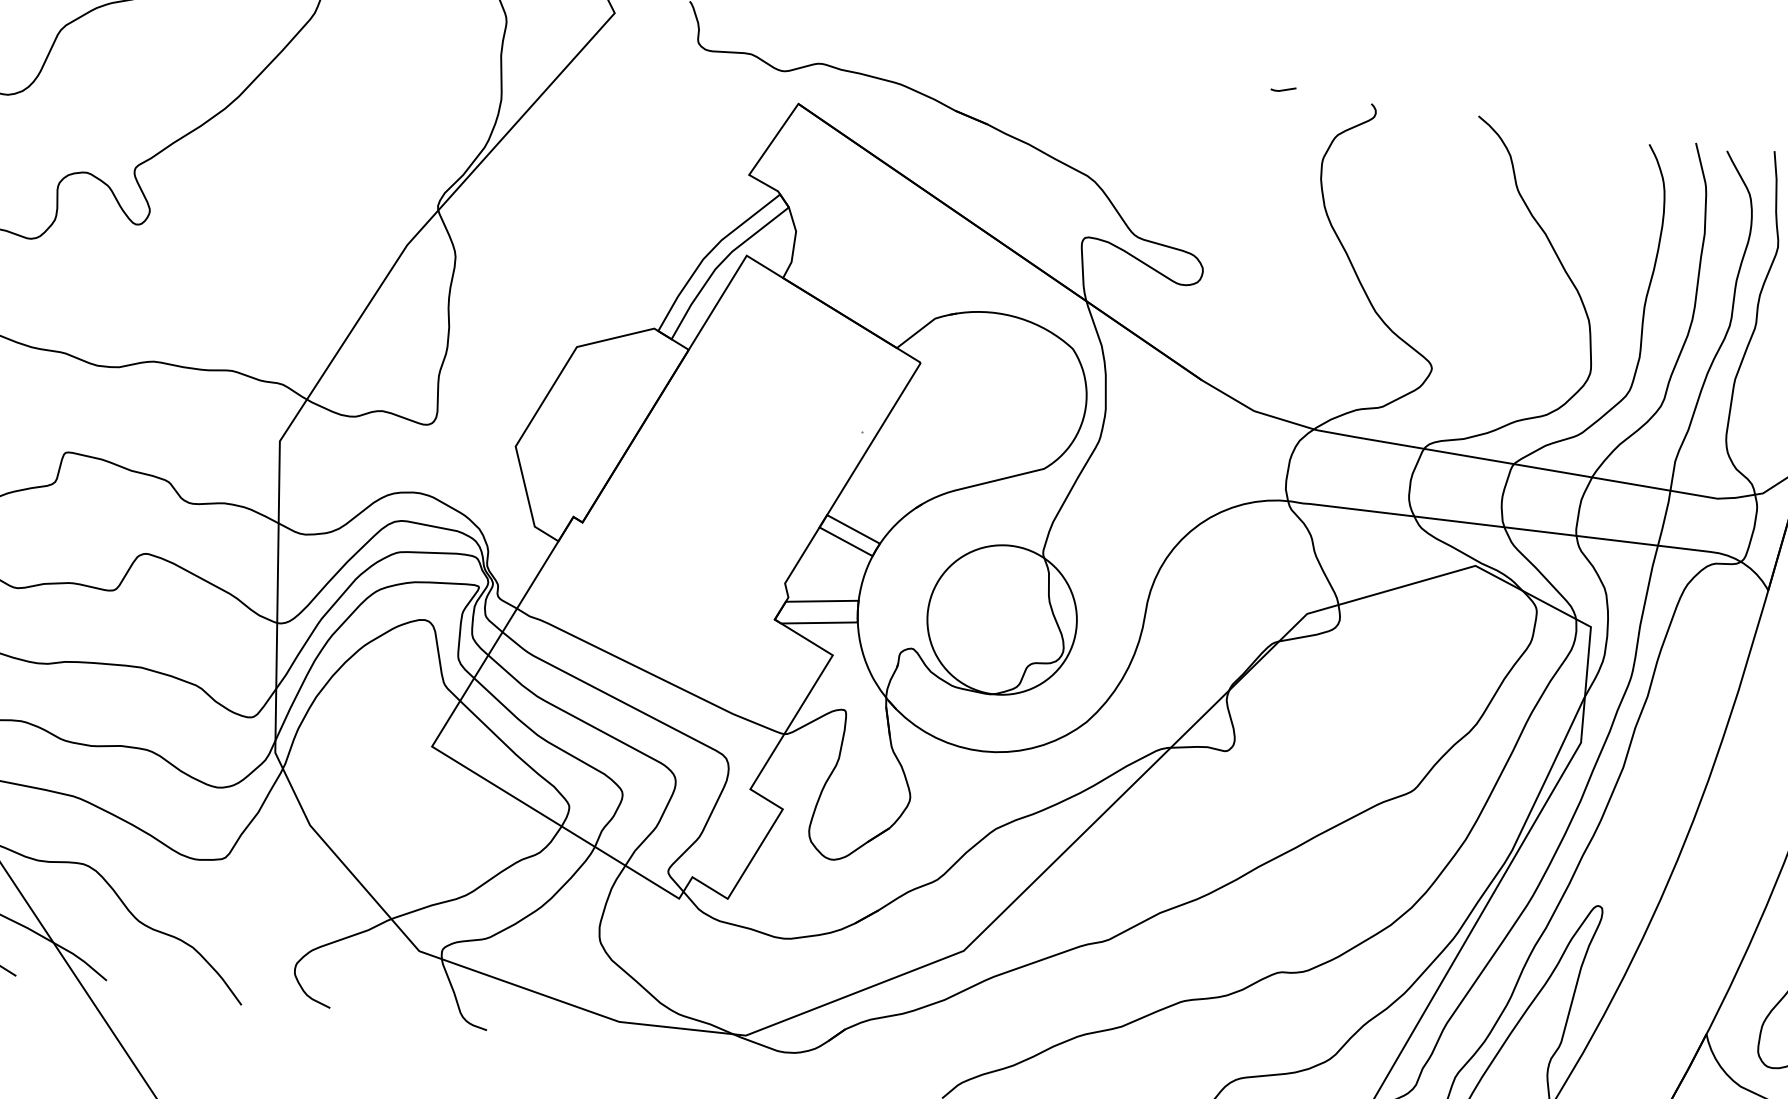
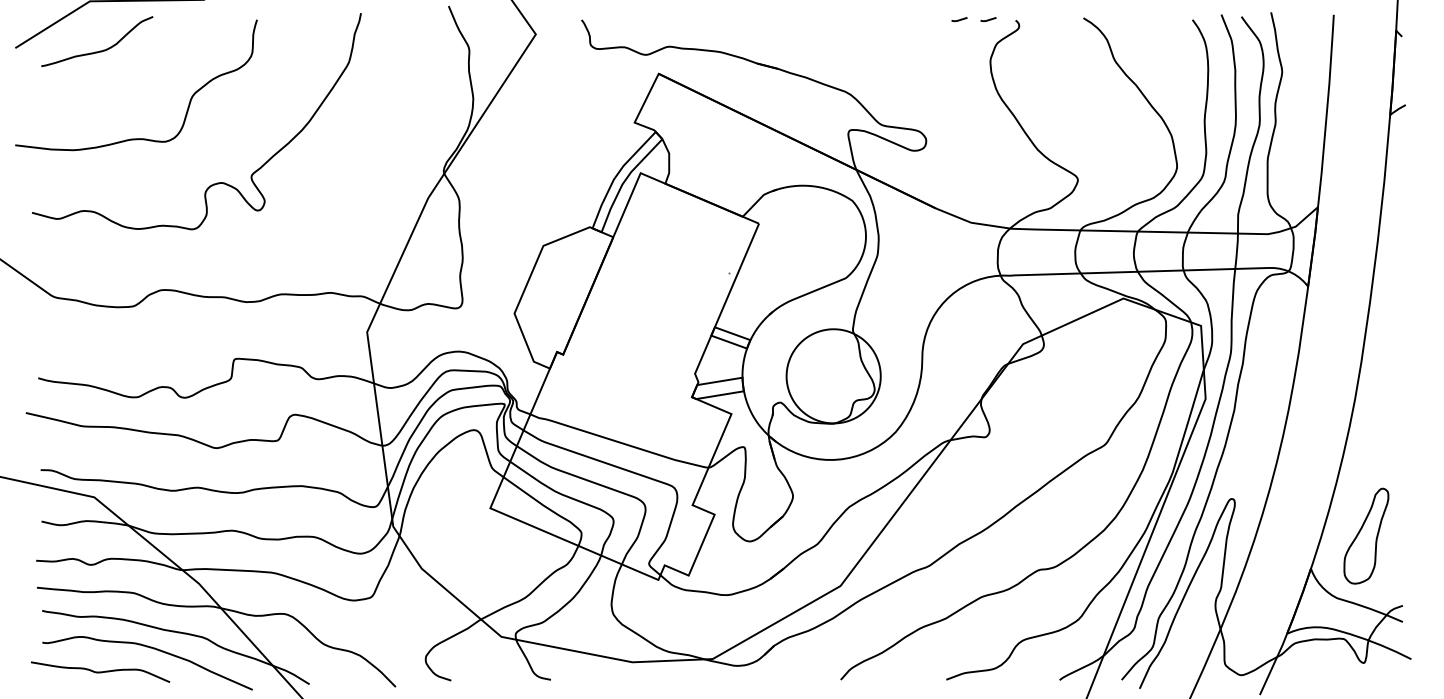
line: (1329, 95) -> (988, 19), added

